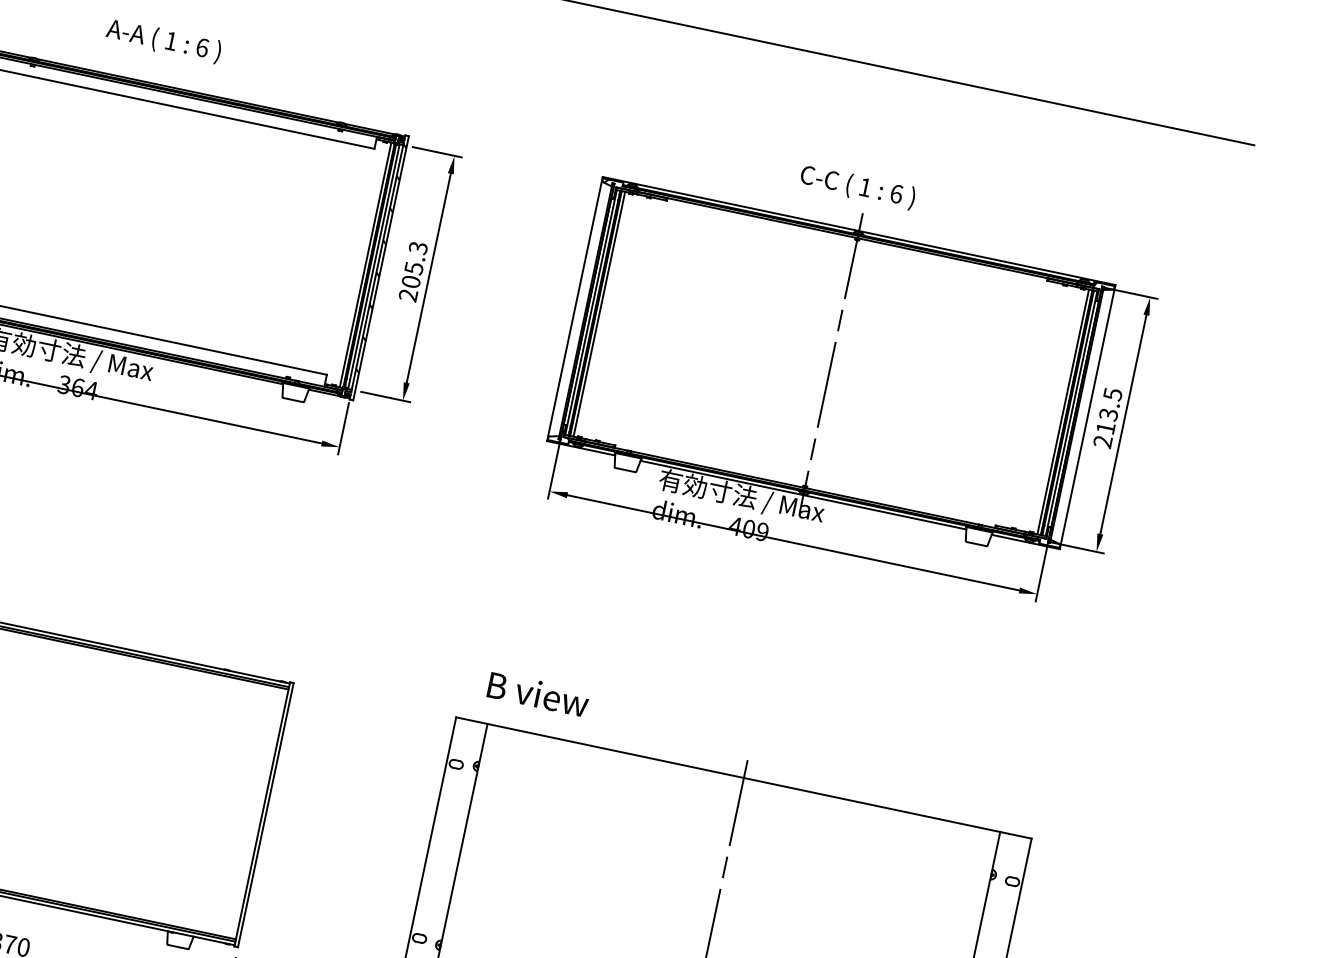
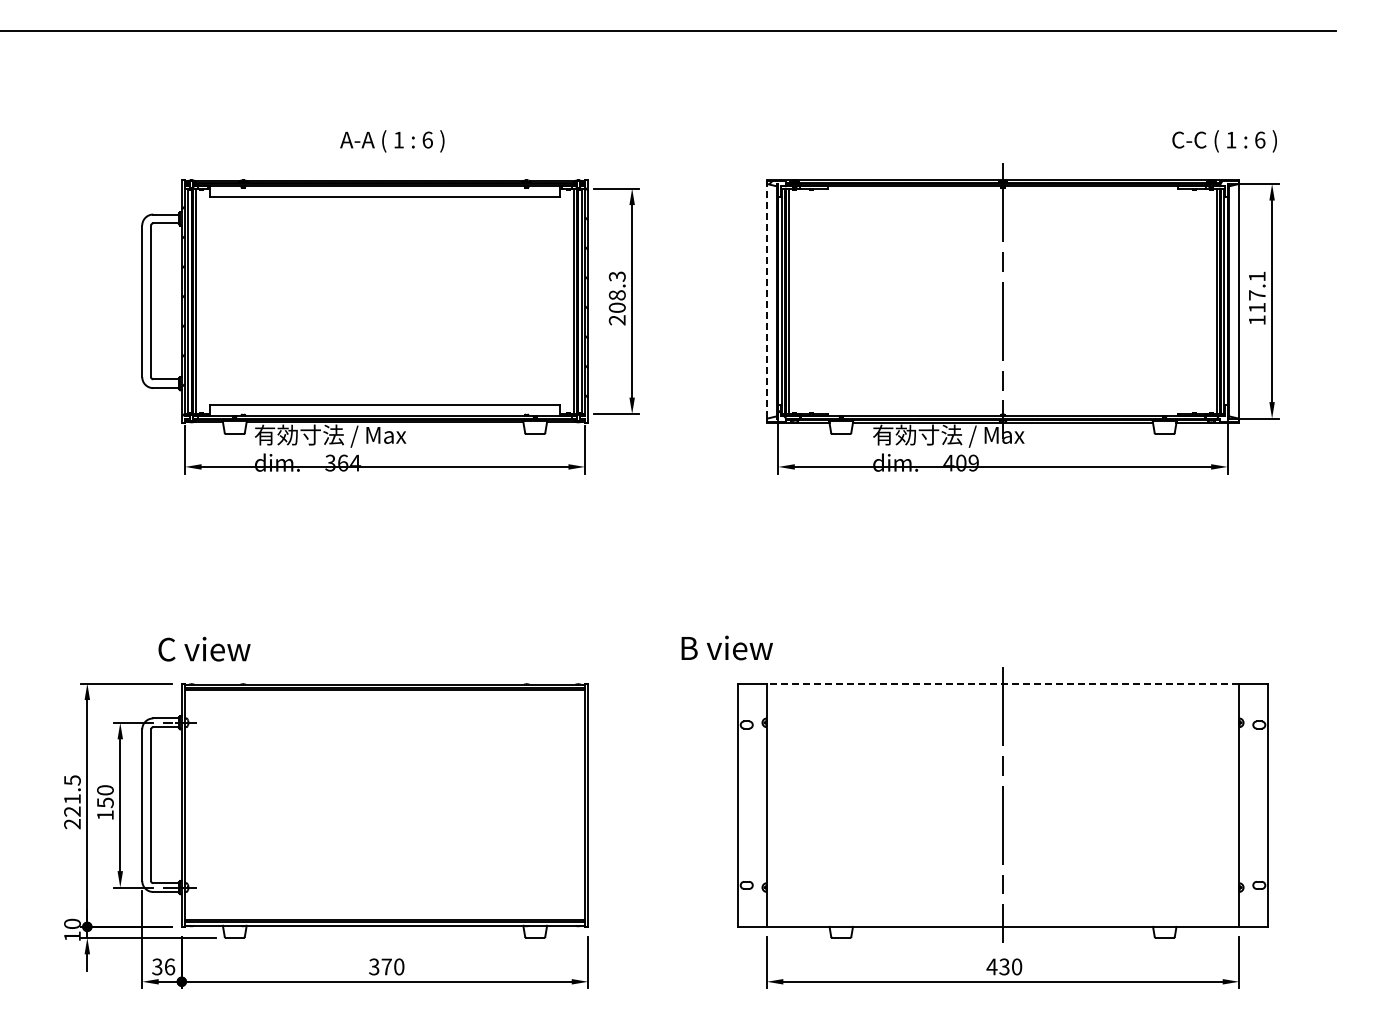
text: (163, 41) -> (392, 141), moved
text: (857, 187) -> (1224, 141), moved
text: (413, 268) -> (616, 295), 205.3 -> 208.3
line: (574, 309) -> (766, 301), solid -> dashed
text: (1107, 417) -> (1256, 298), 213.5 -> 117.1
text: (537, 693) -> (726, 647), moved
line: (743, 777) -> (1002, 683), solid -> dashed

